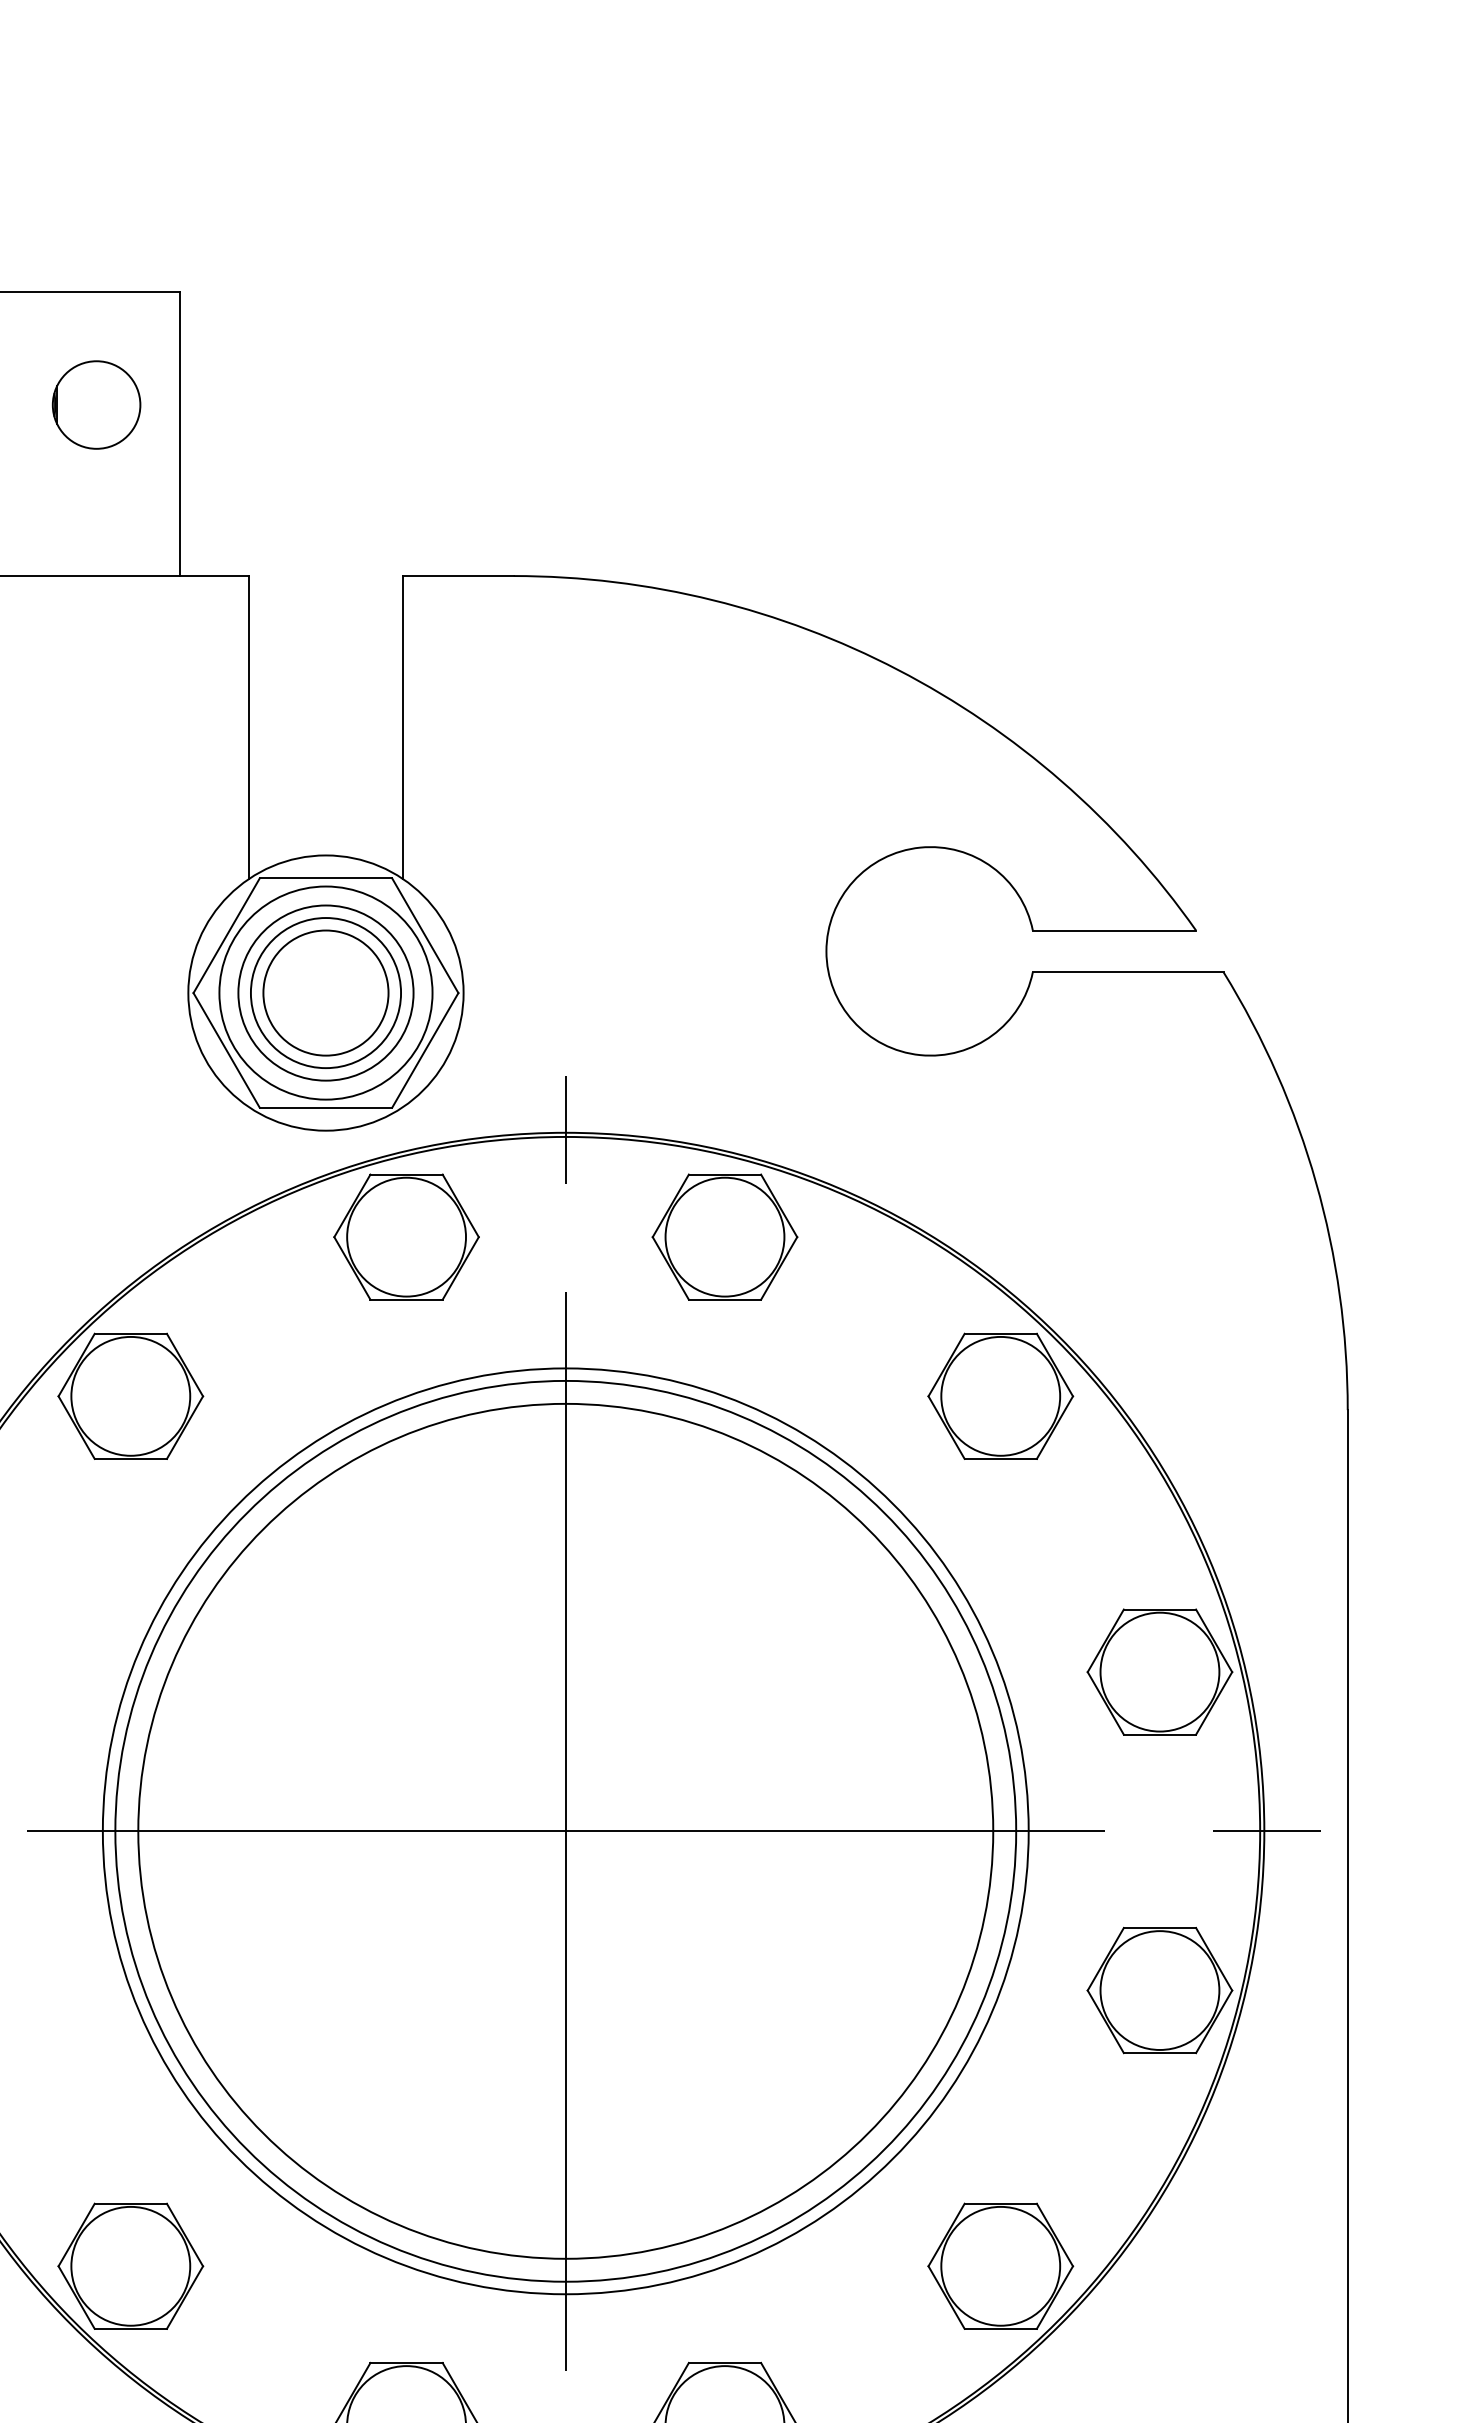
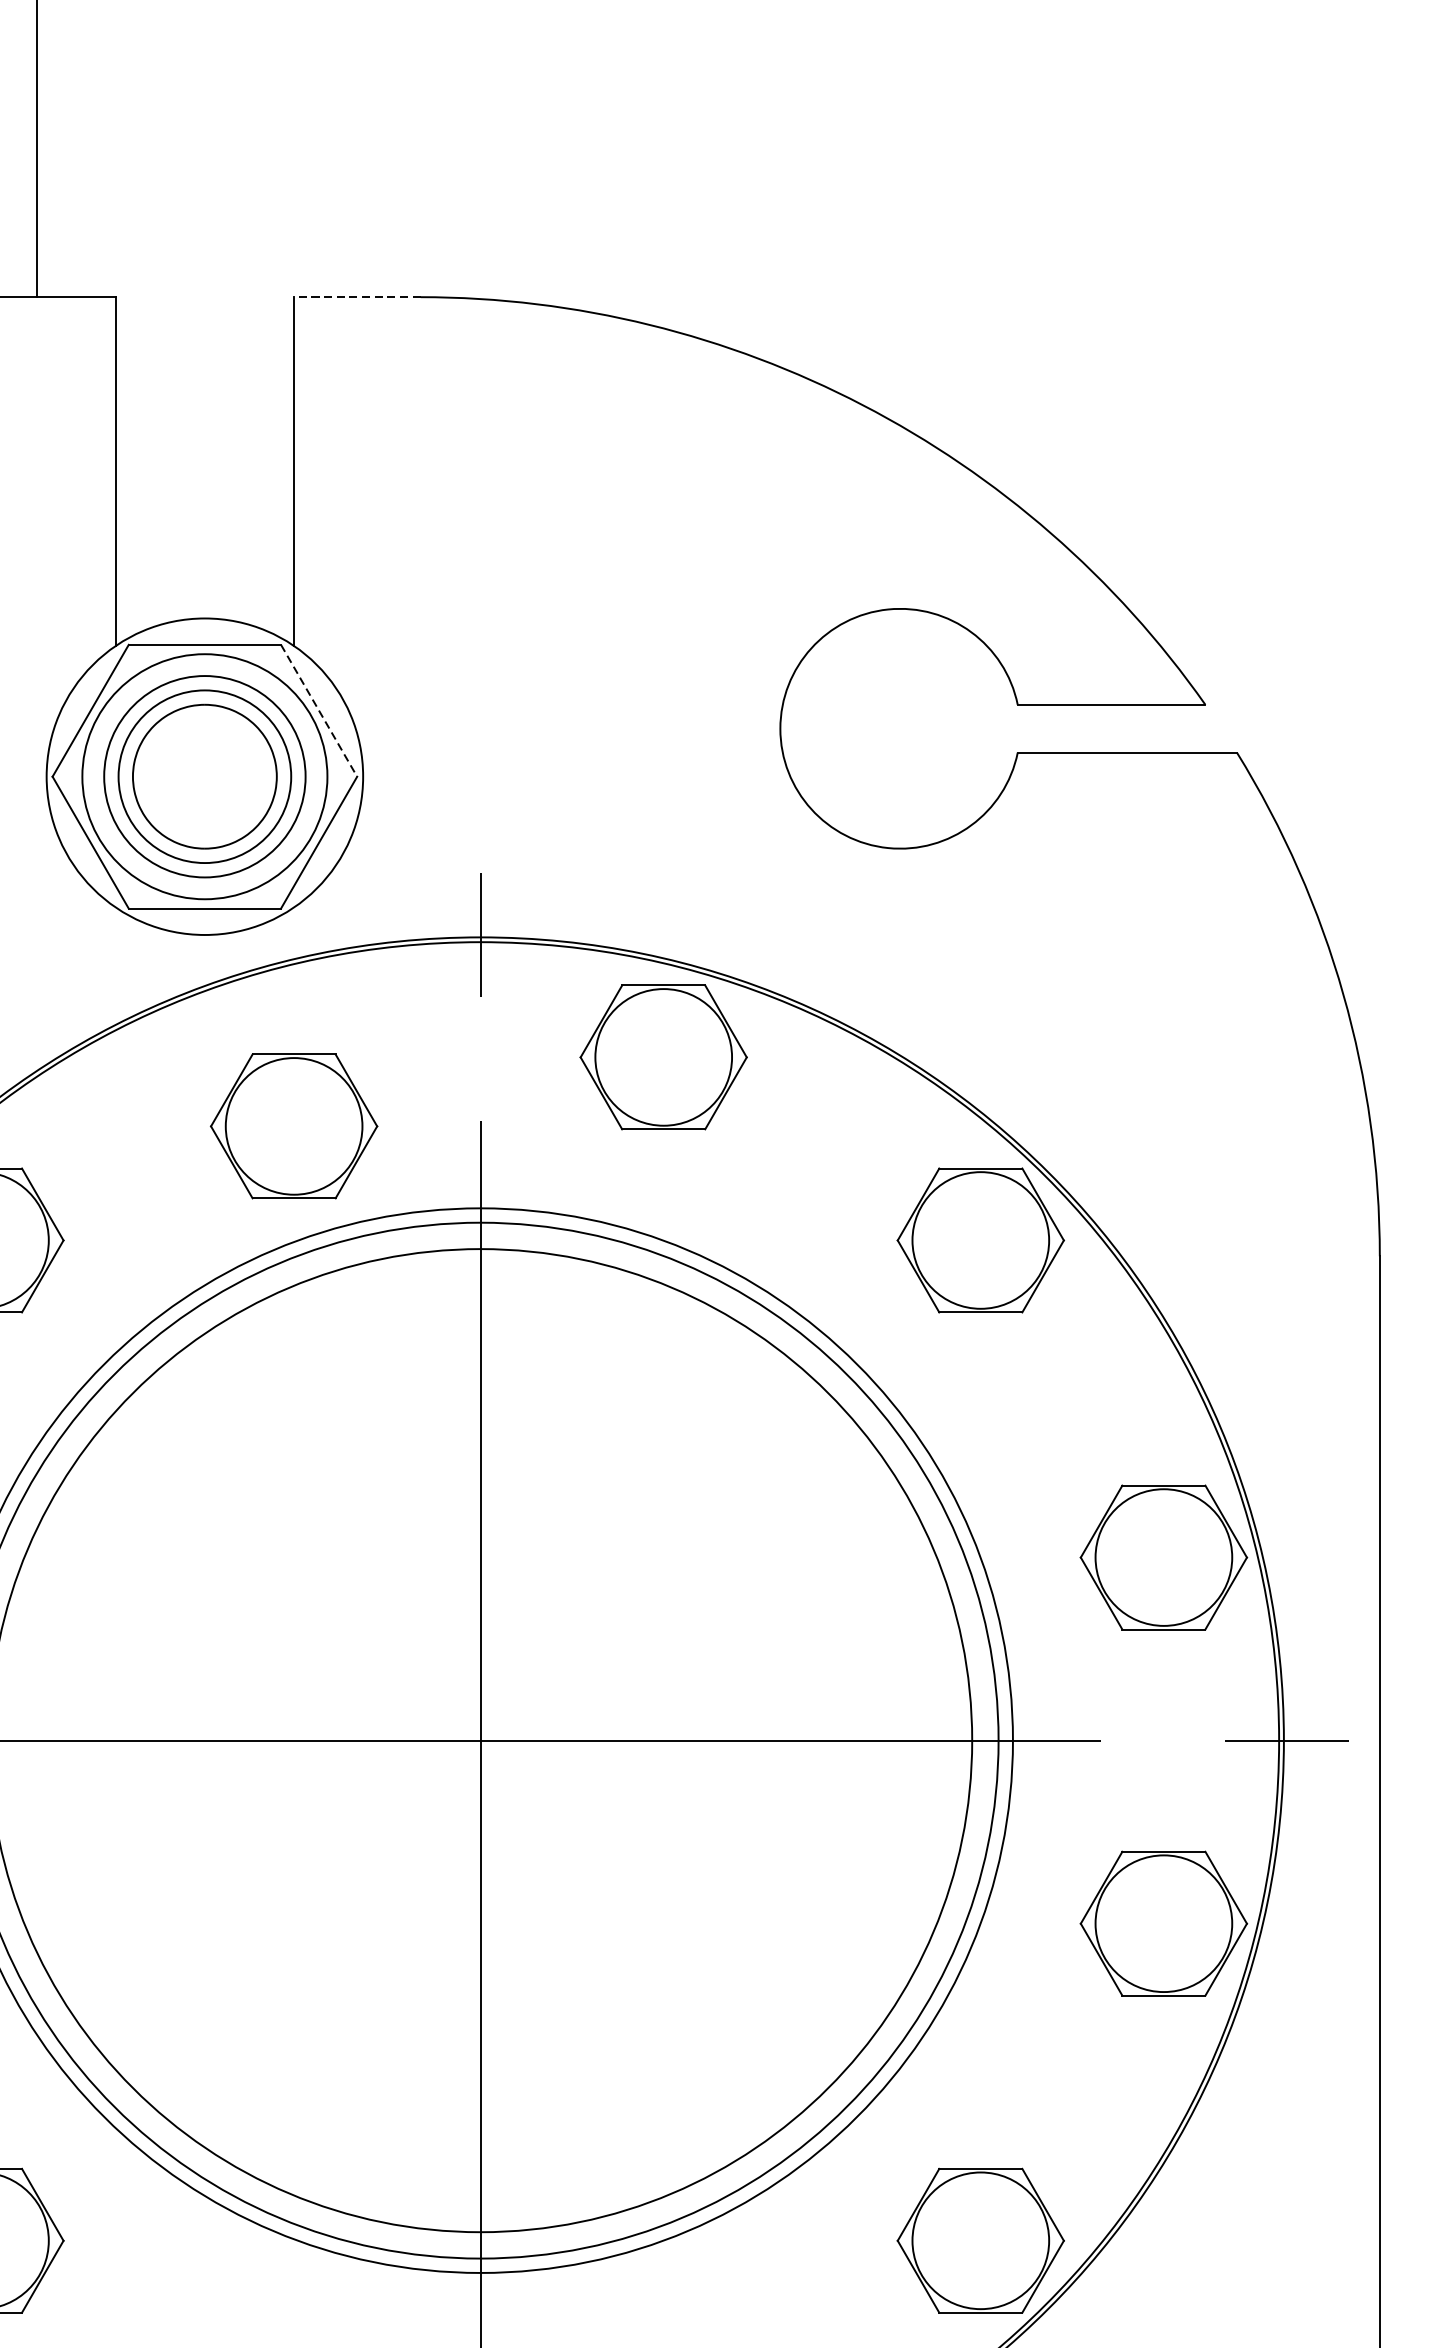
line: (457, 576) -> (356, 297), solid -> dashed
line: (425, 936) -> (319, 711), solid -> dashed
part: (406, 1236) -> (294, 1125), moved

